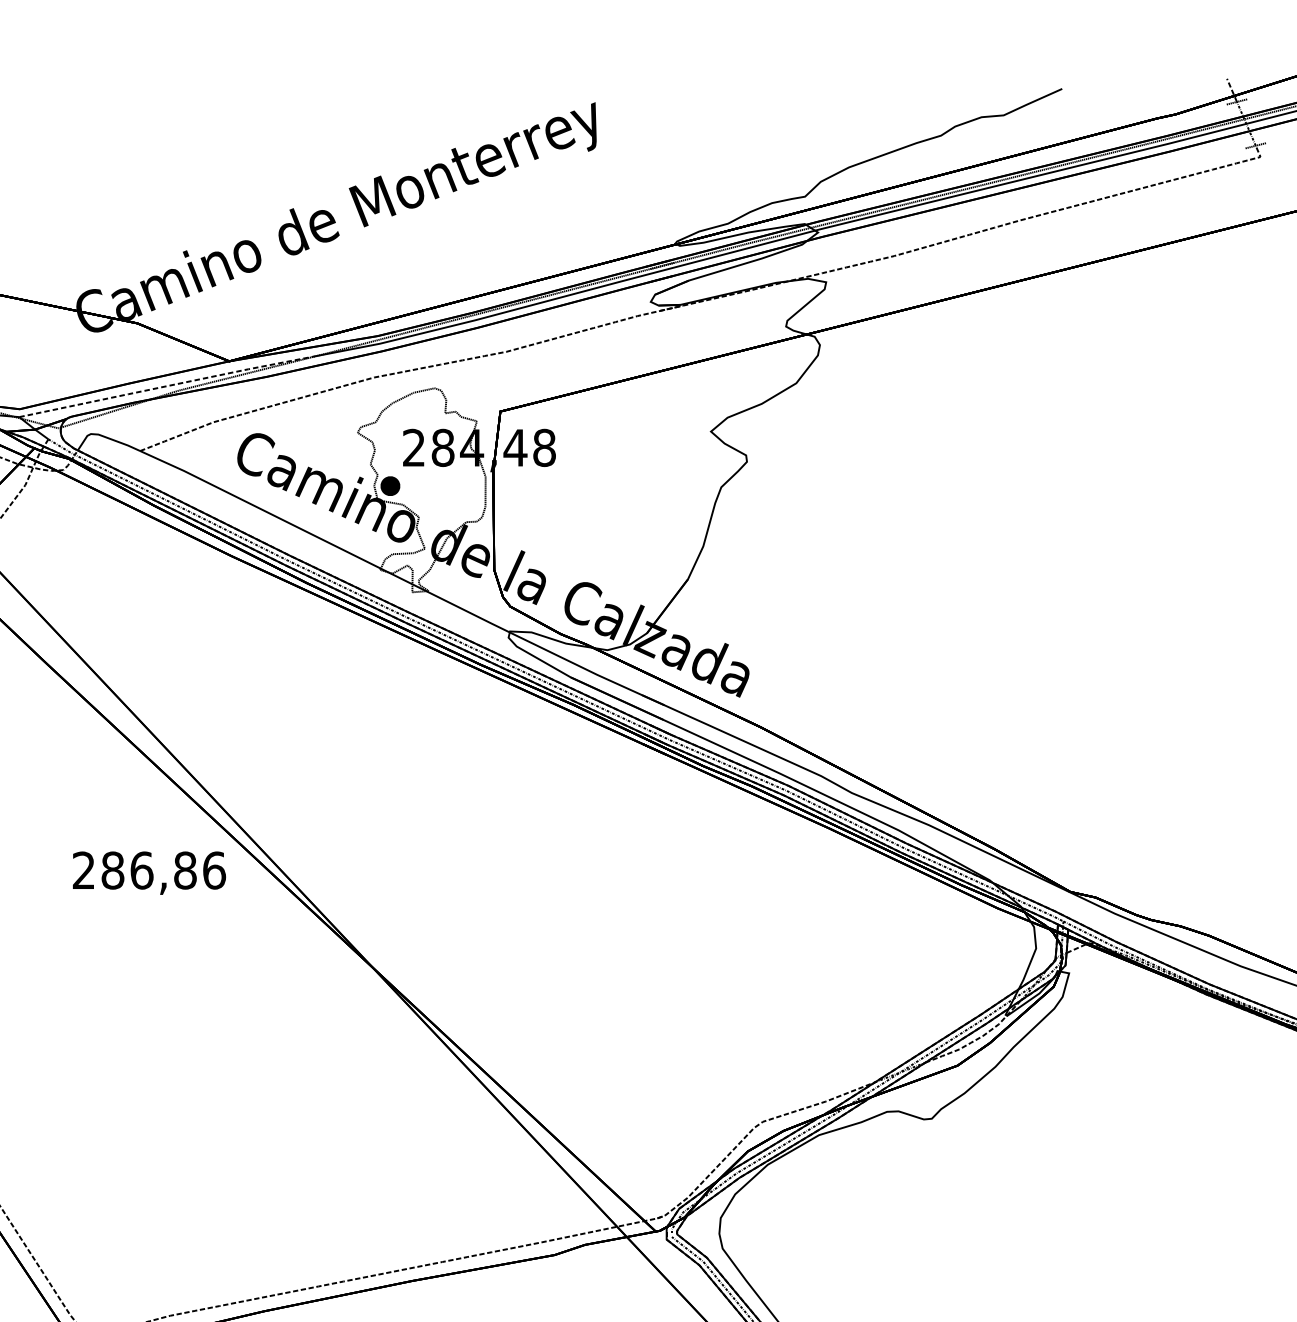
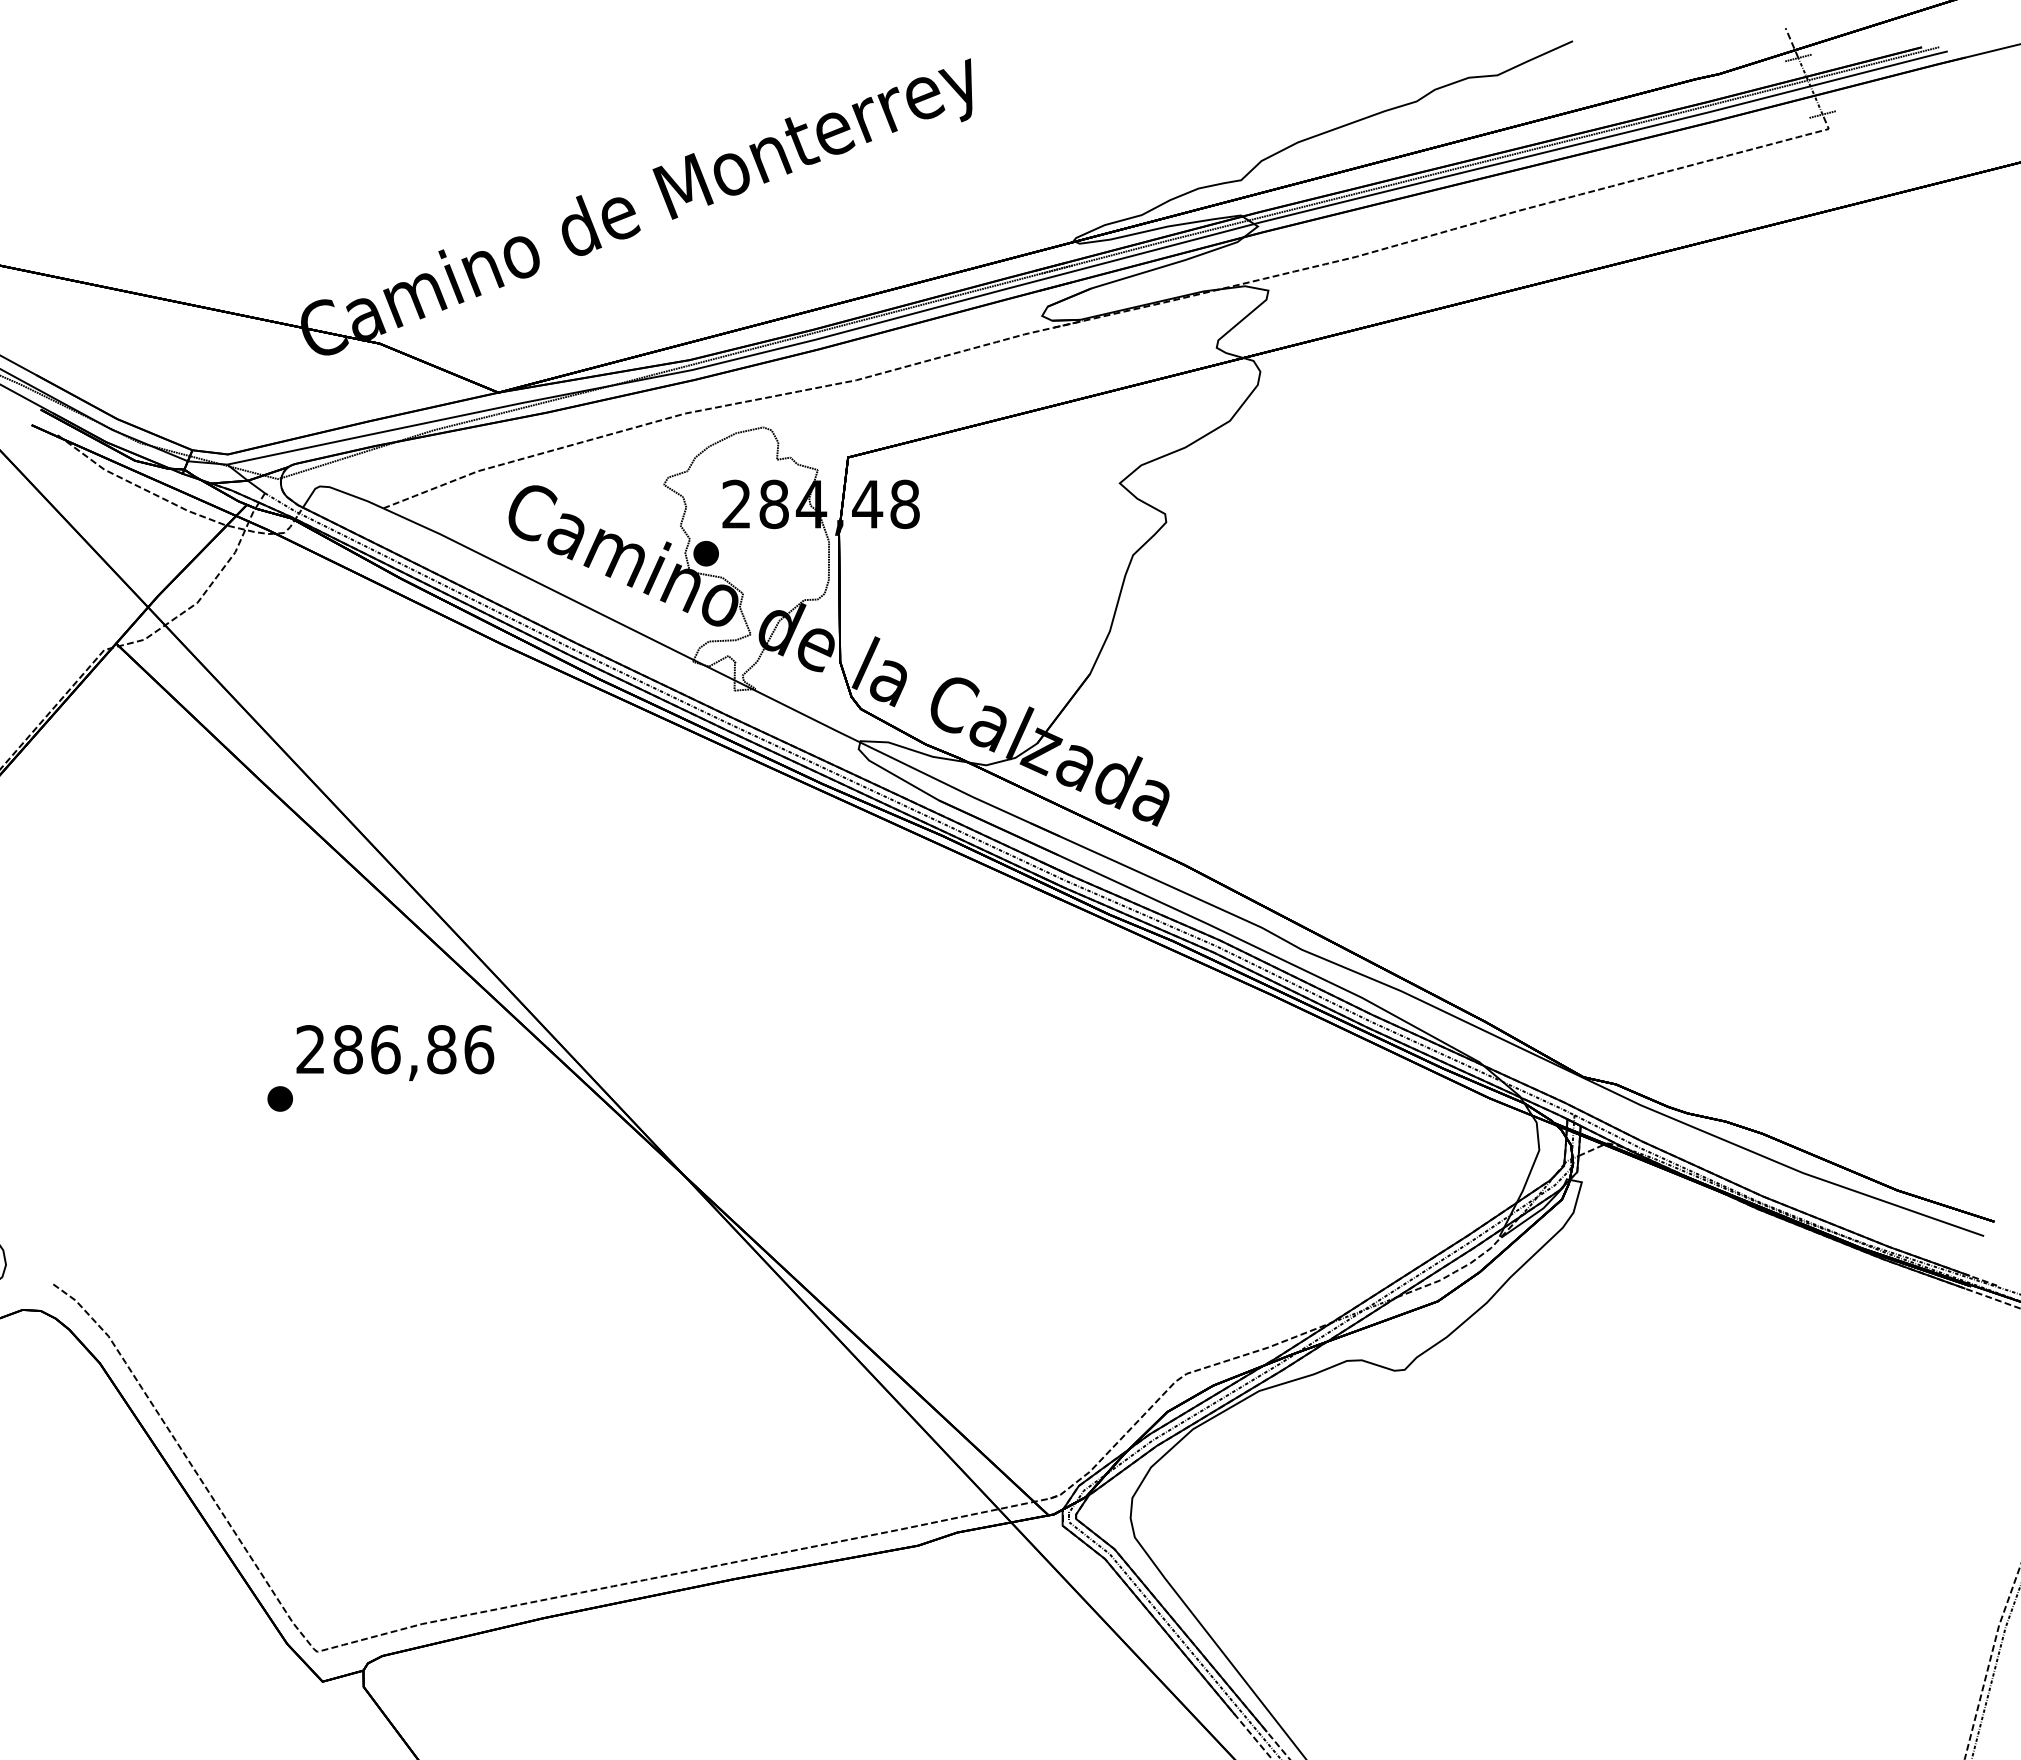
line: (167, 386) -> (418, 424), dashed -> solid
part: (59, 908) -> (279, 1098), added

